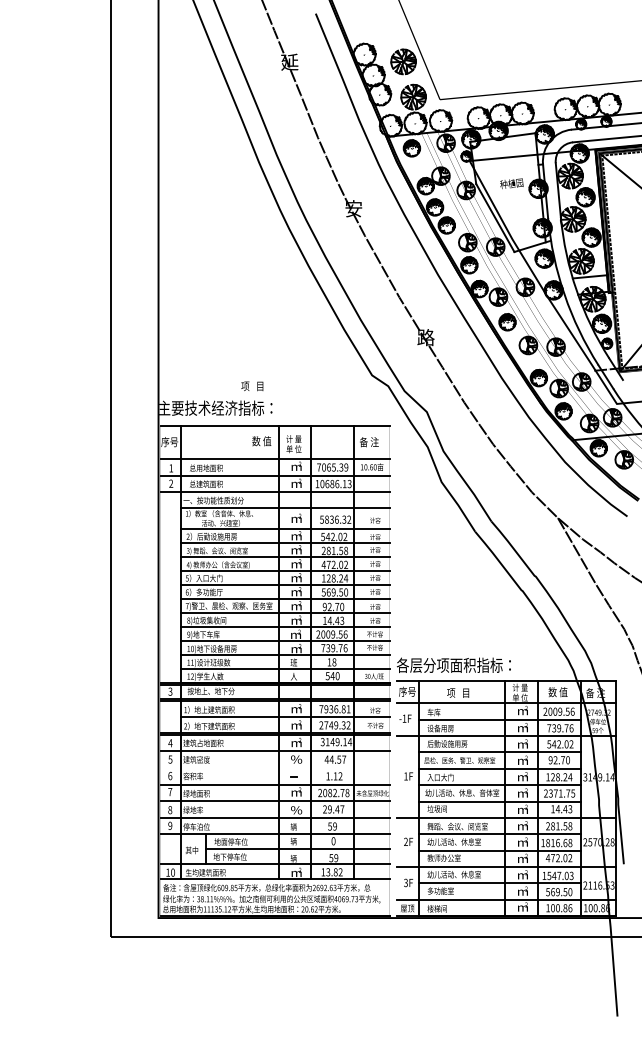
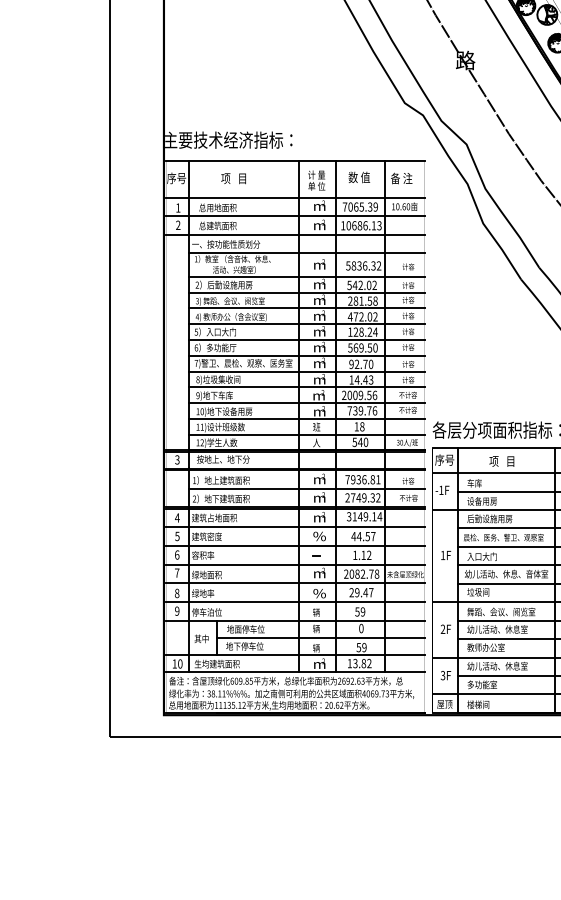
text: (252, 386) -> (233, 178), moved
text: (261, 441) -> (359, 177), moved
line: (274, 768) -> (294, 546), added

